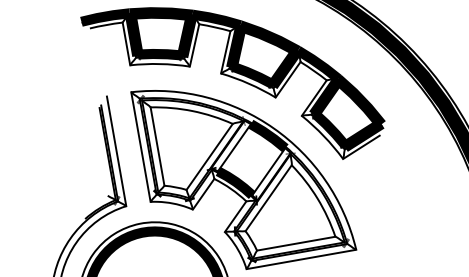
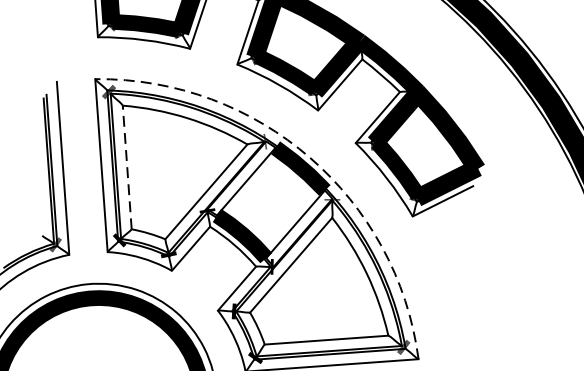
arc: (273, 128) -> (309, 158), solid -> dashed
line: (157, 146) -> (127, 167), solid -> dashed

